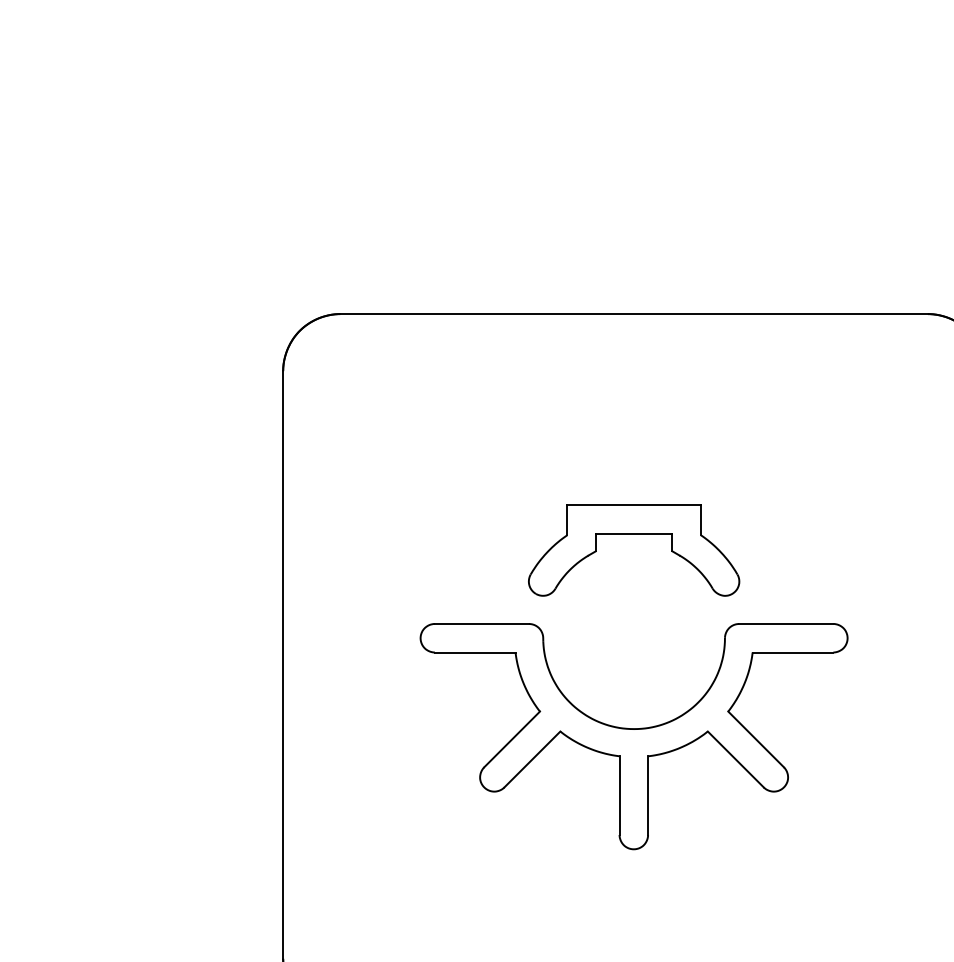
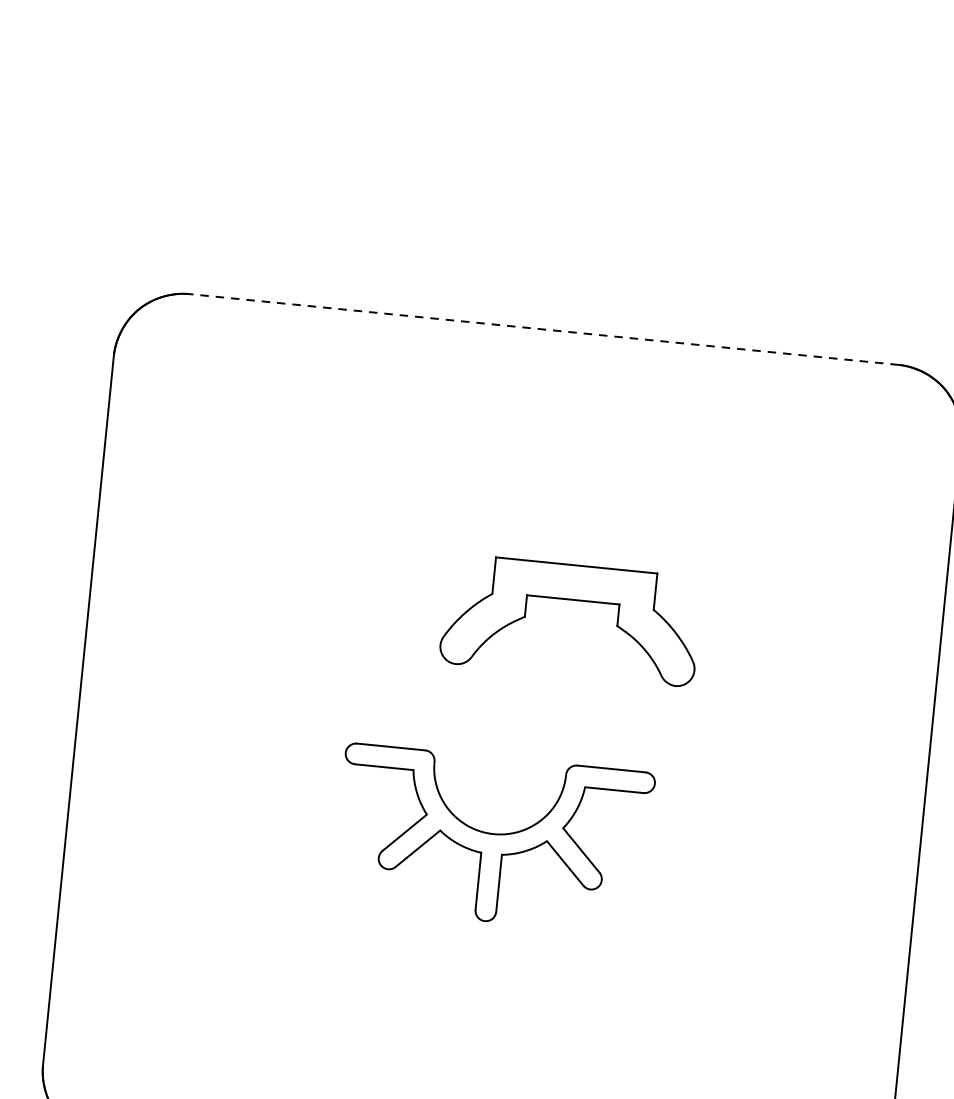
line: (634, 314) -> (544, 330), solid -> dashed
part: (634, 534) -> (573, 601), moved
part: (633, 736) -> (492, 839), size x0.6

